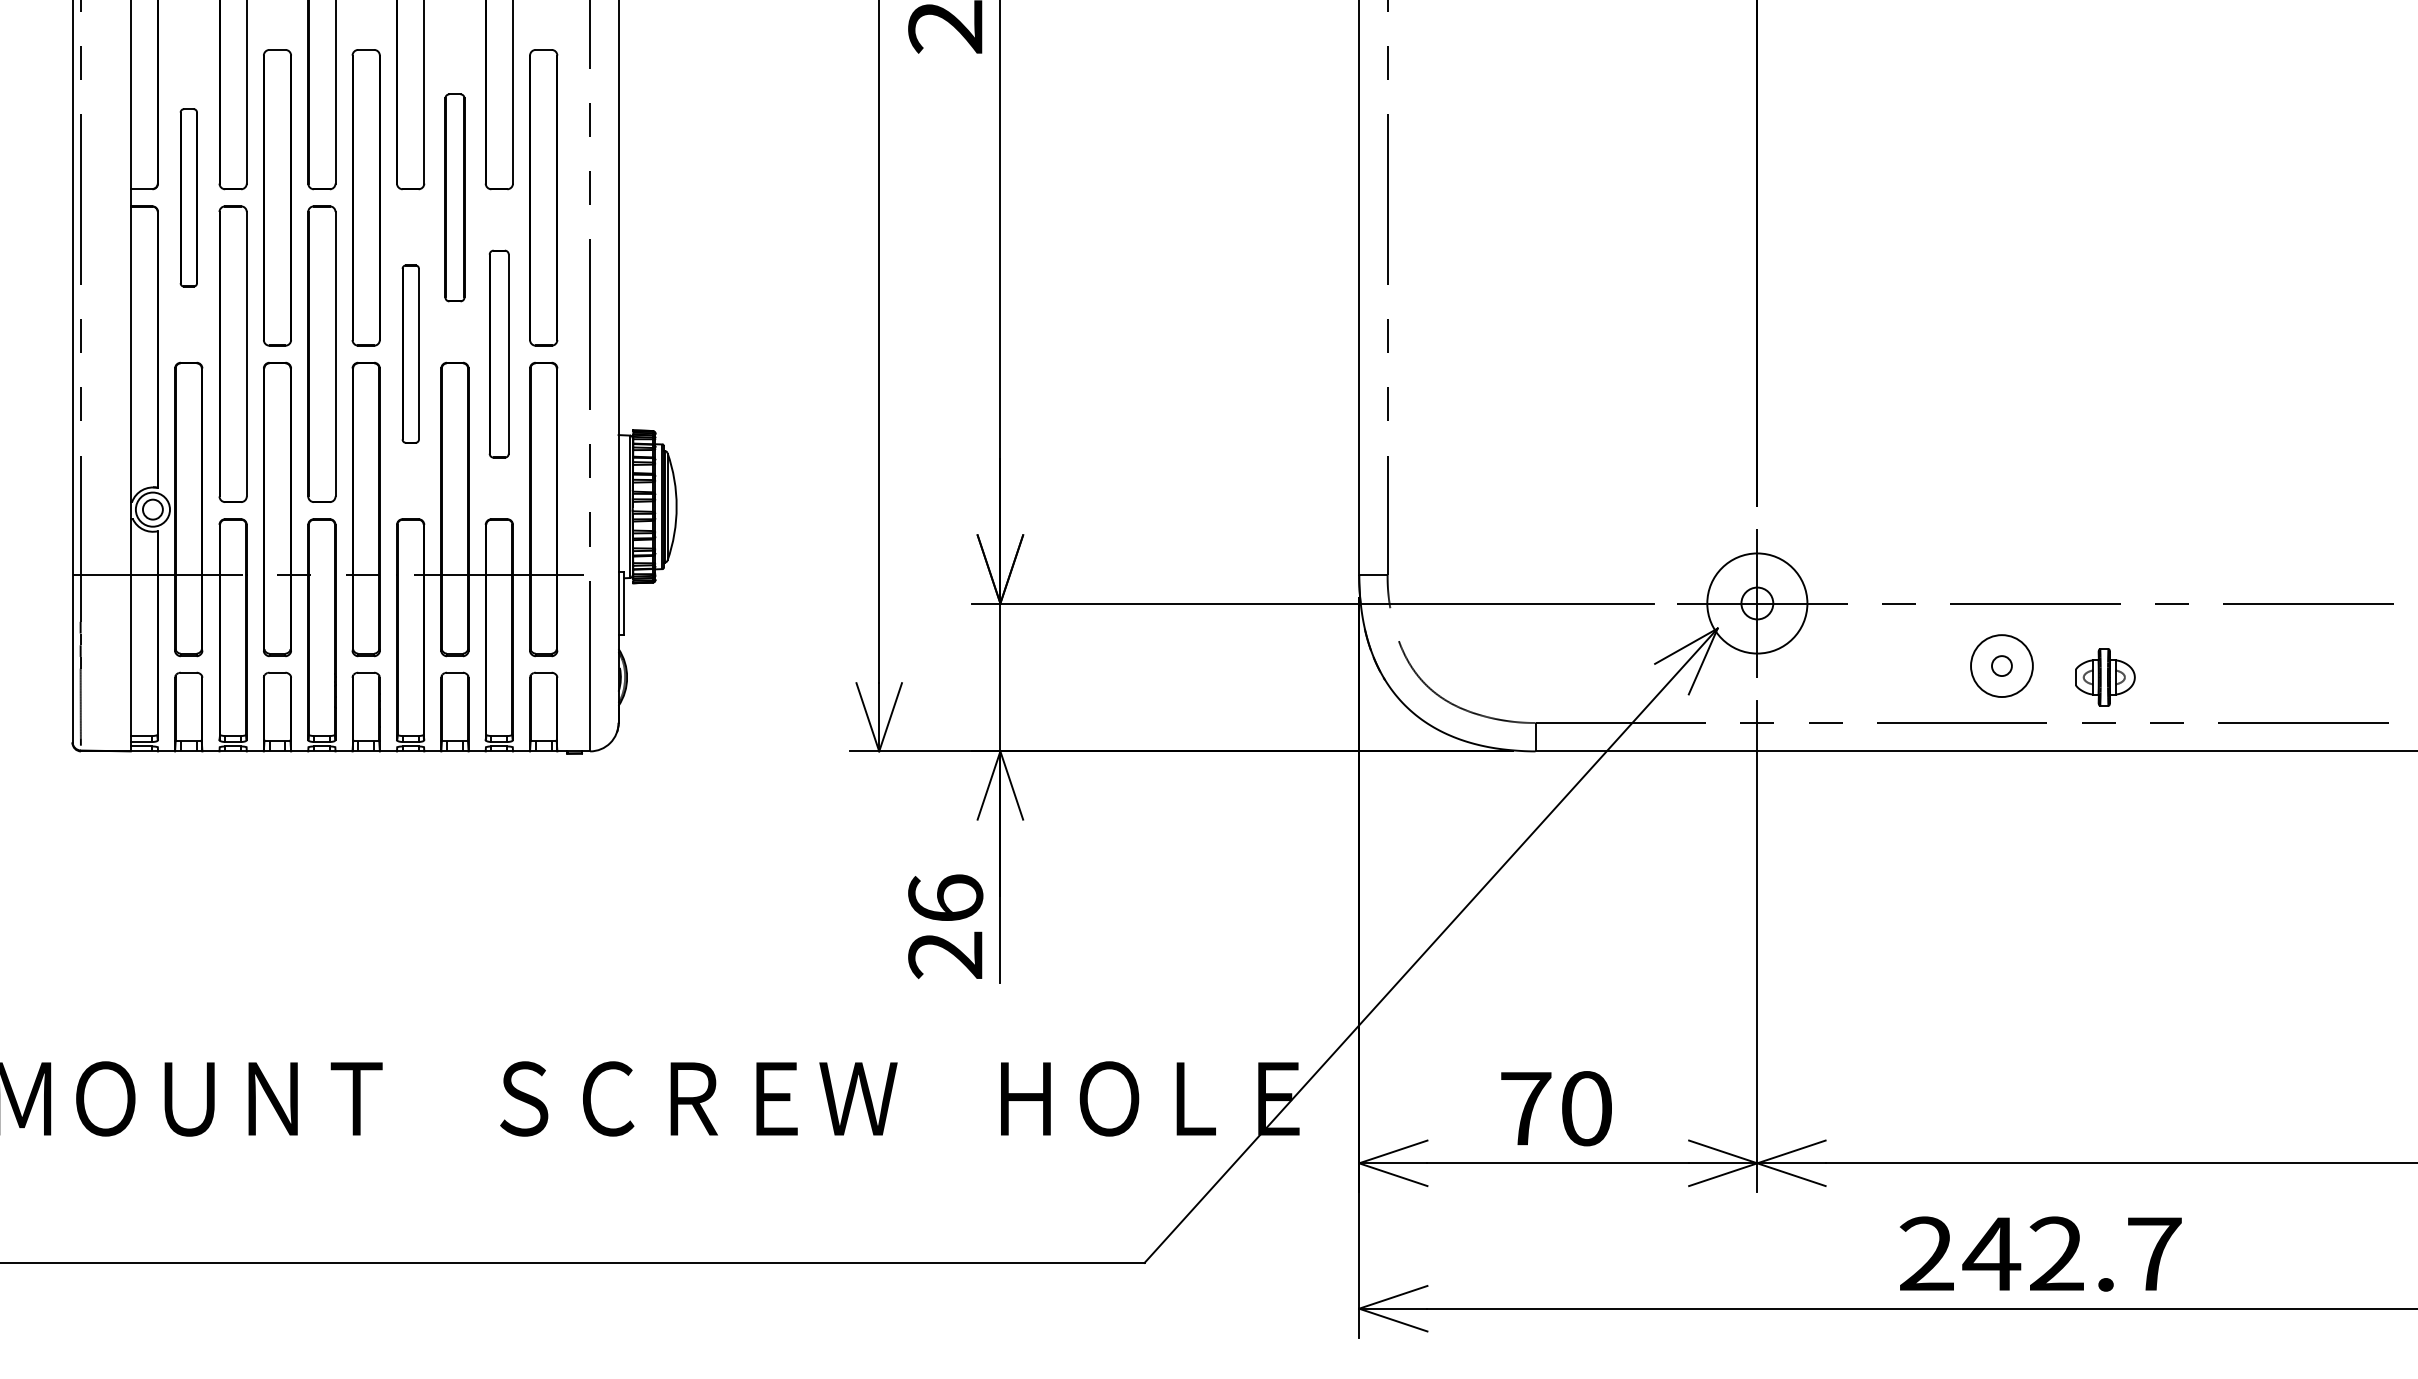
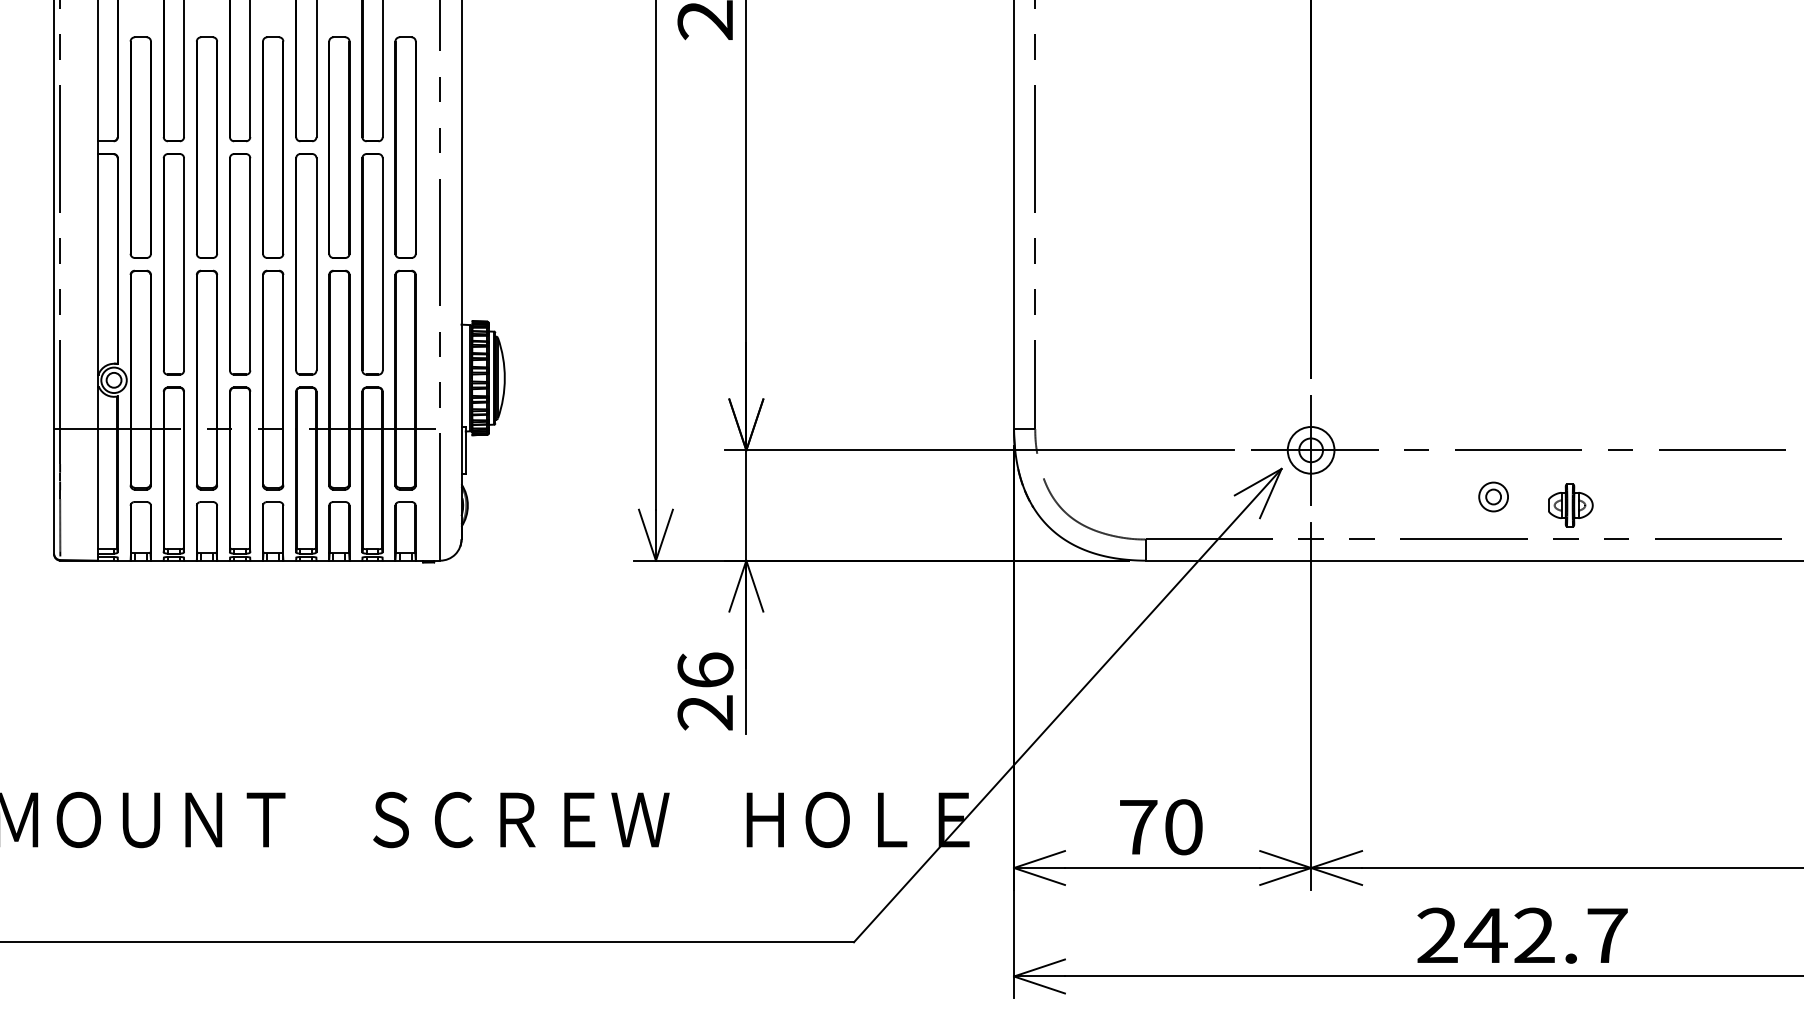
part: (188, 197) -> (140, 147), size x1.67
part: (454, 197) -> (339, 147), size x1.43
part: (410, 353) -> (306, 263), size x1.67
part: (498, 353) -> (371, 263), size x1.43
circle: (1757, 603) -> (1311, 450), size x0.62
circle: (2001, 665) -> (1493, 496), size x0.62

